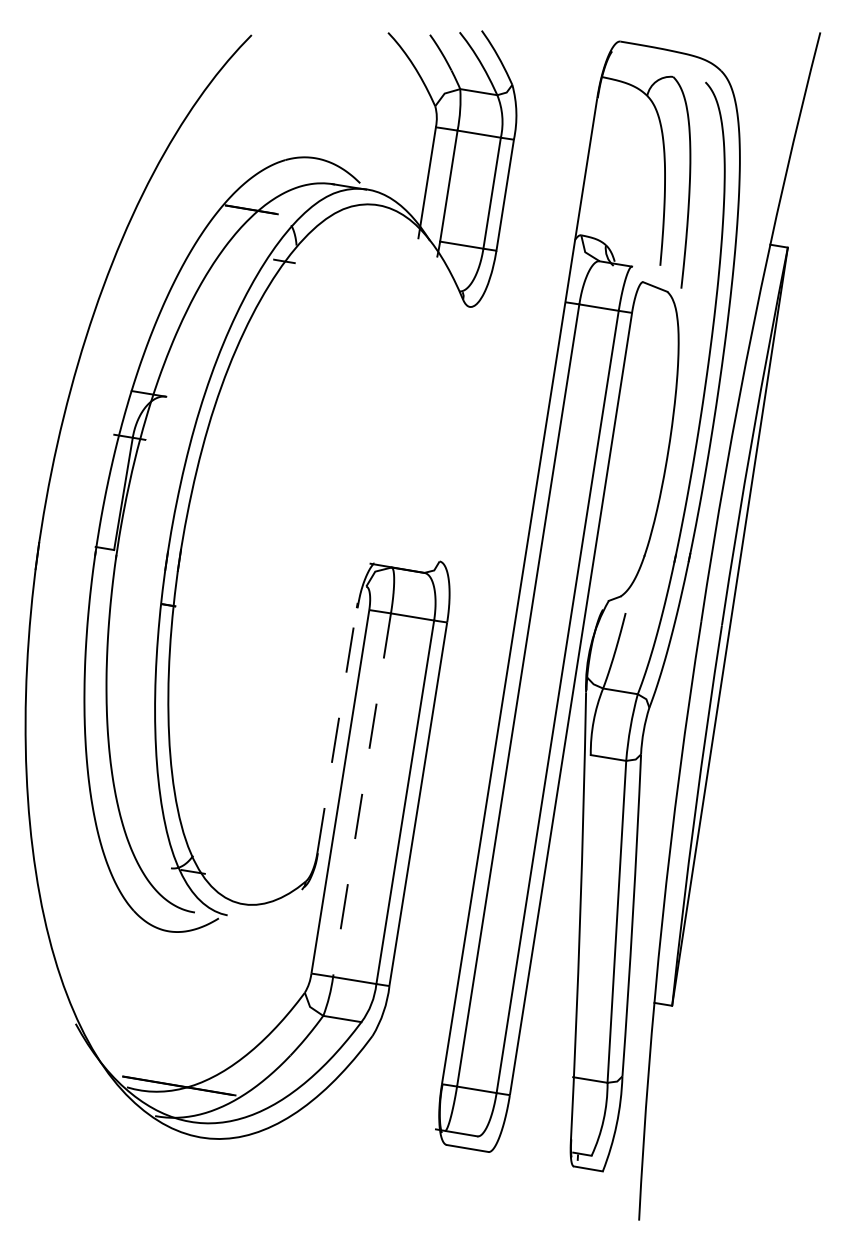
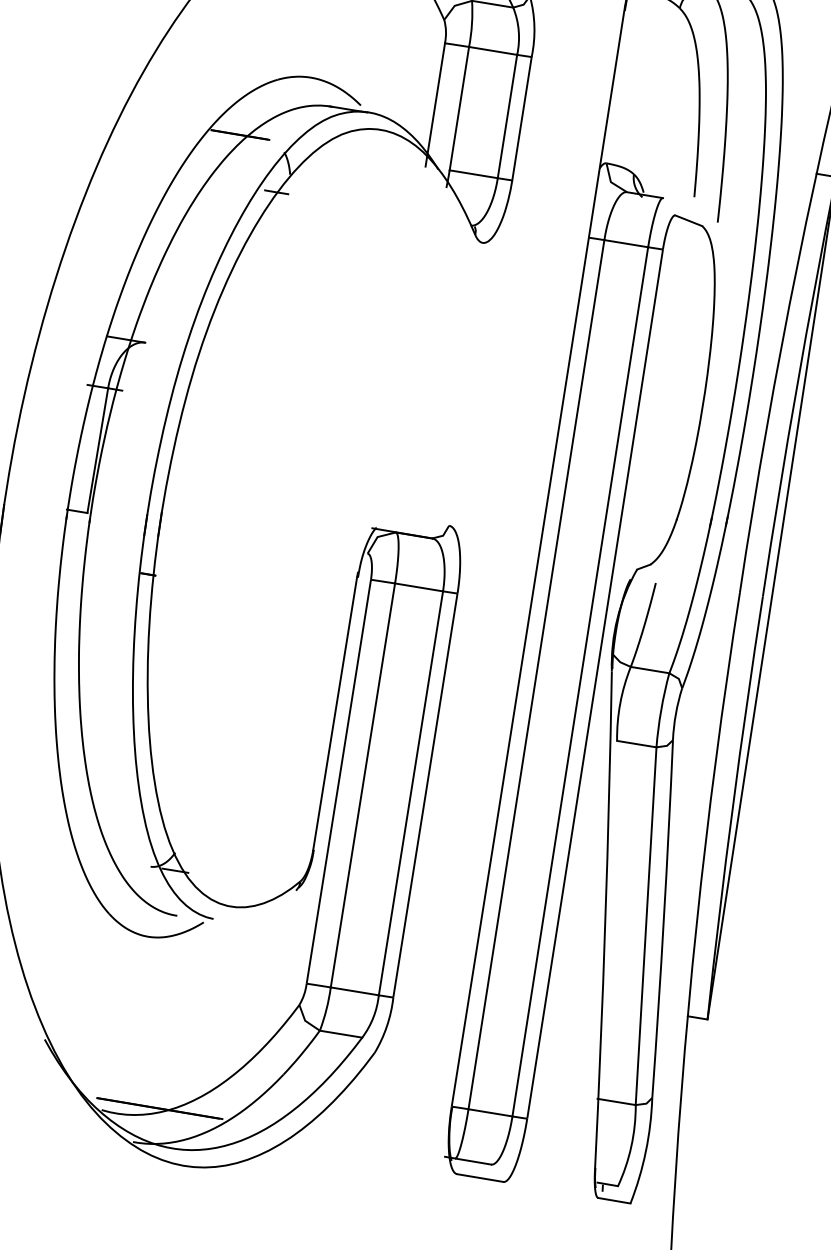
line: (337, 730) -> (335, 713), dashed -> solid
line: (361, 795) -> (362, 785), dashed -> solid

